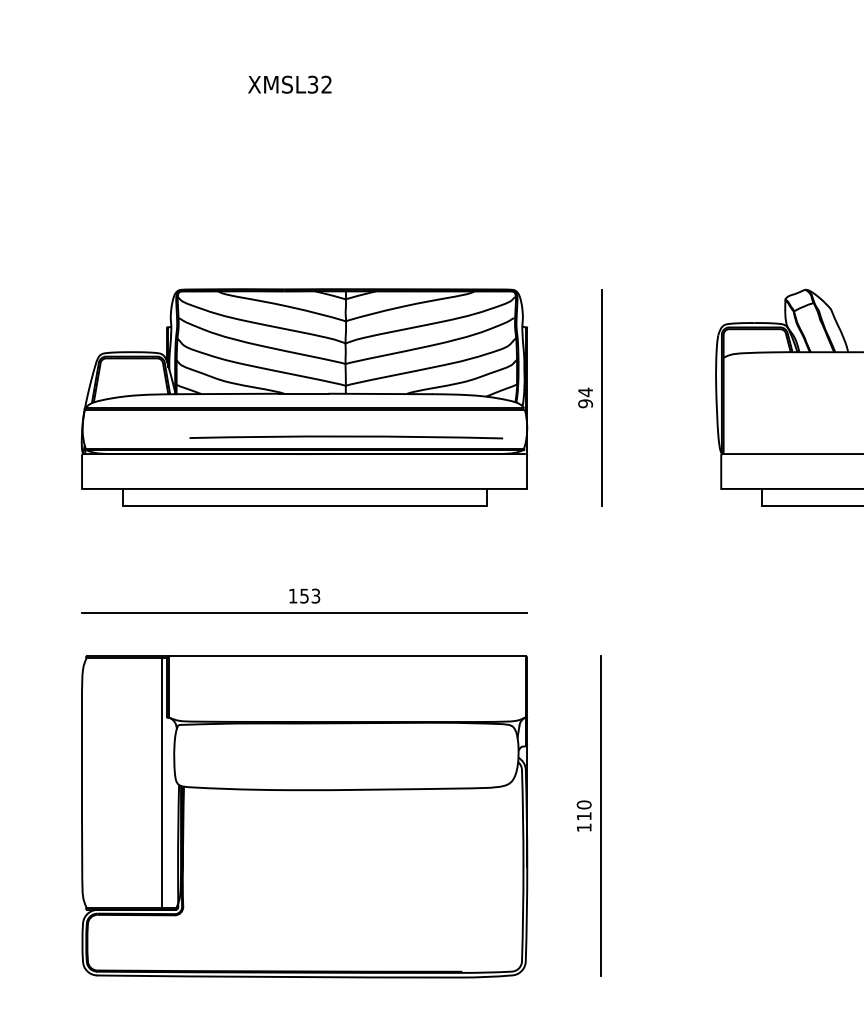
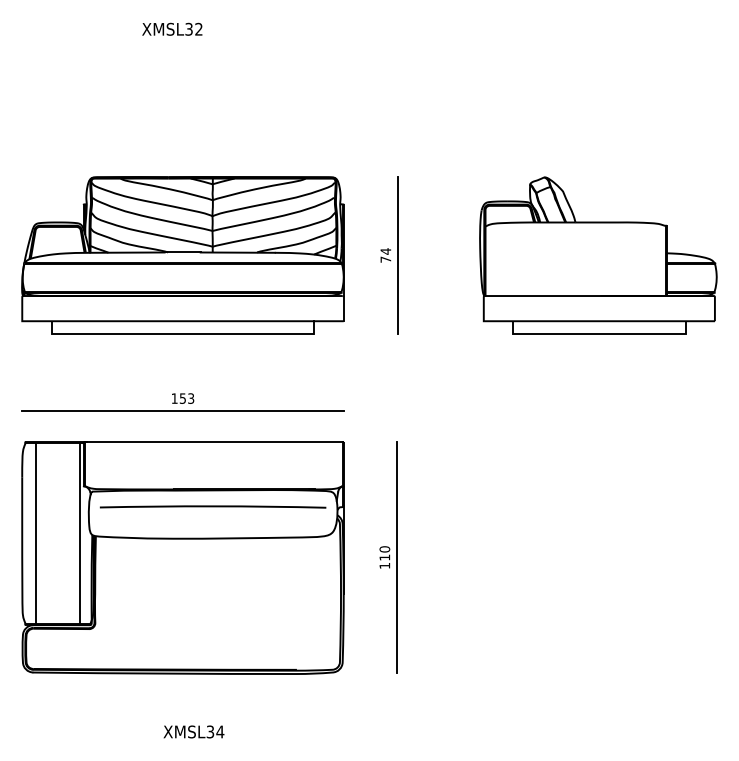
text: (585, 403) -> (385, 259), 94 -> 74
line: (345, 436) -> (212, 506), moved
line: (101, 782) -> (36, 533), added

